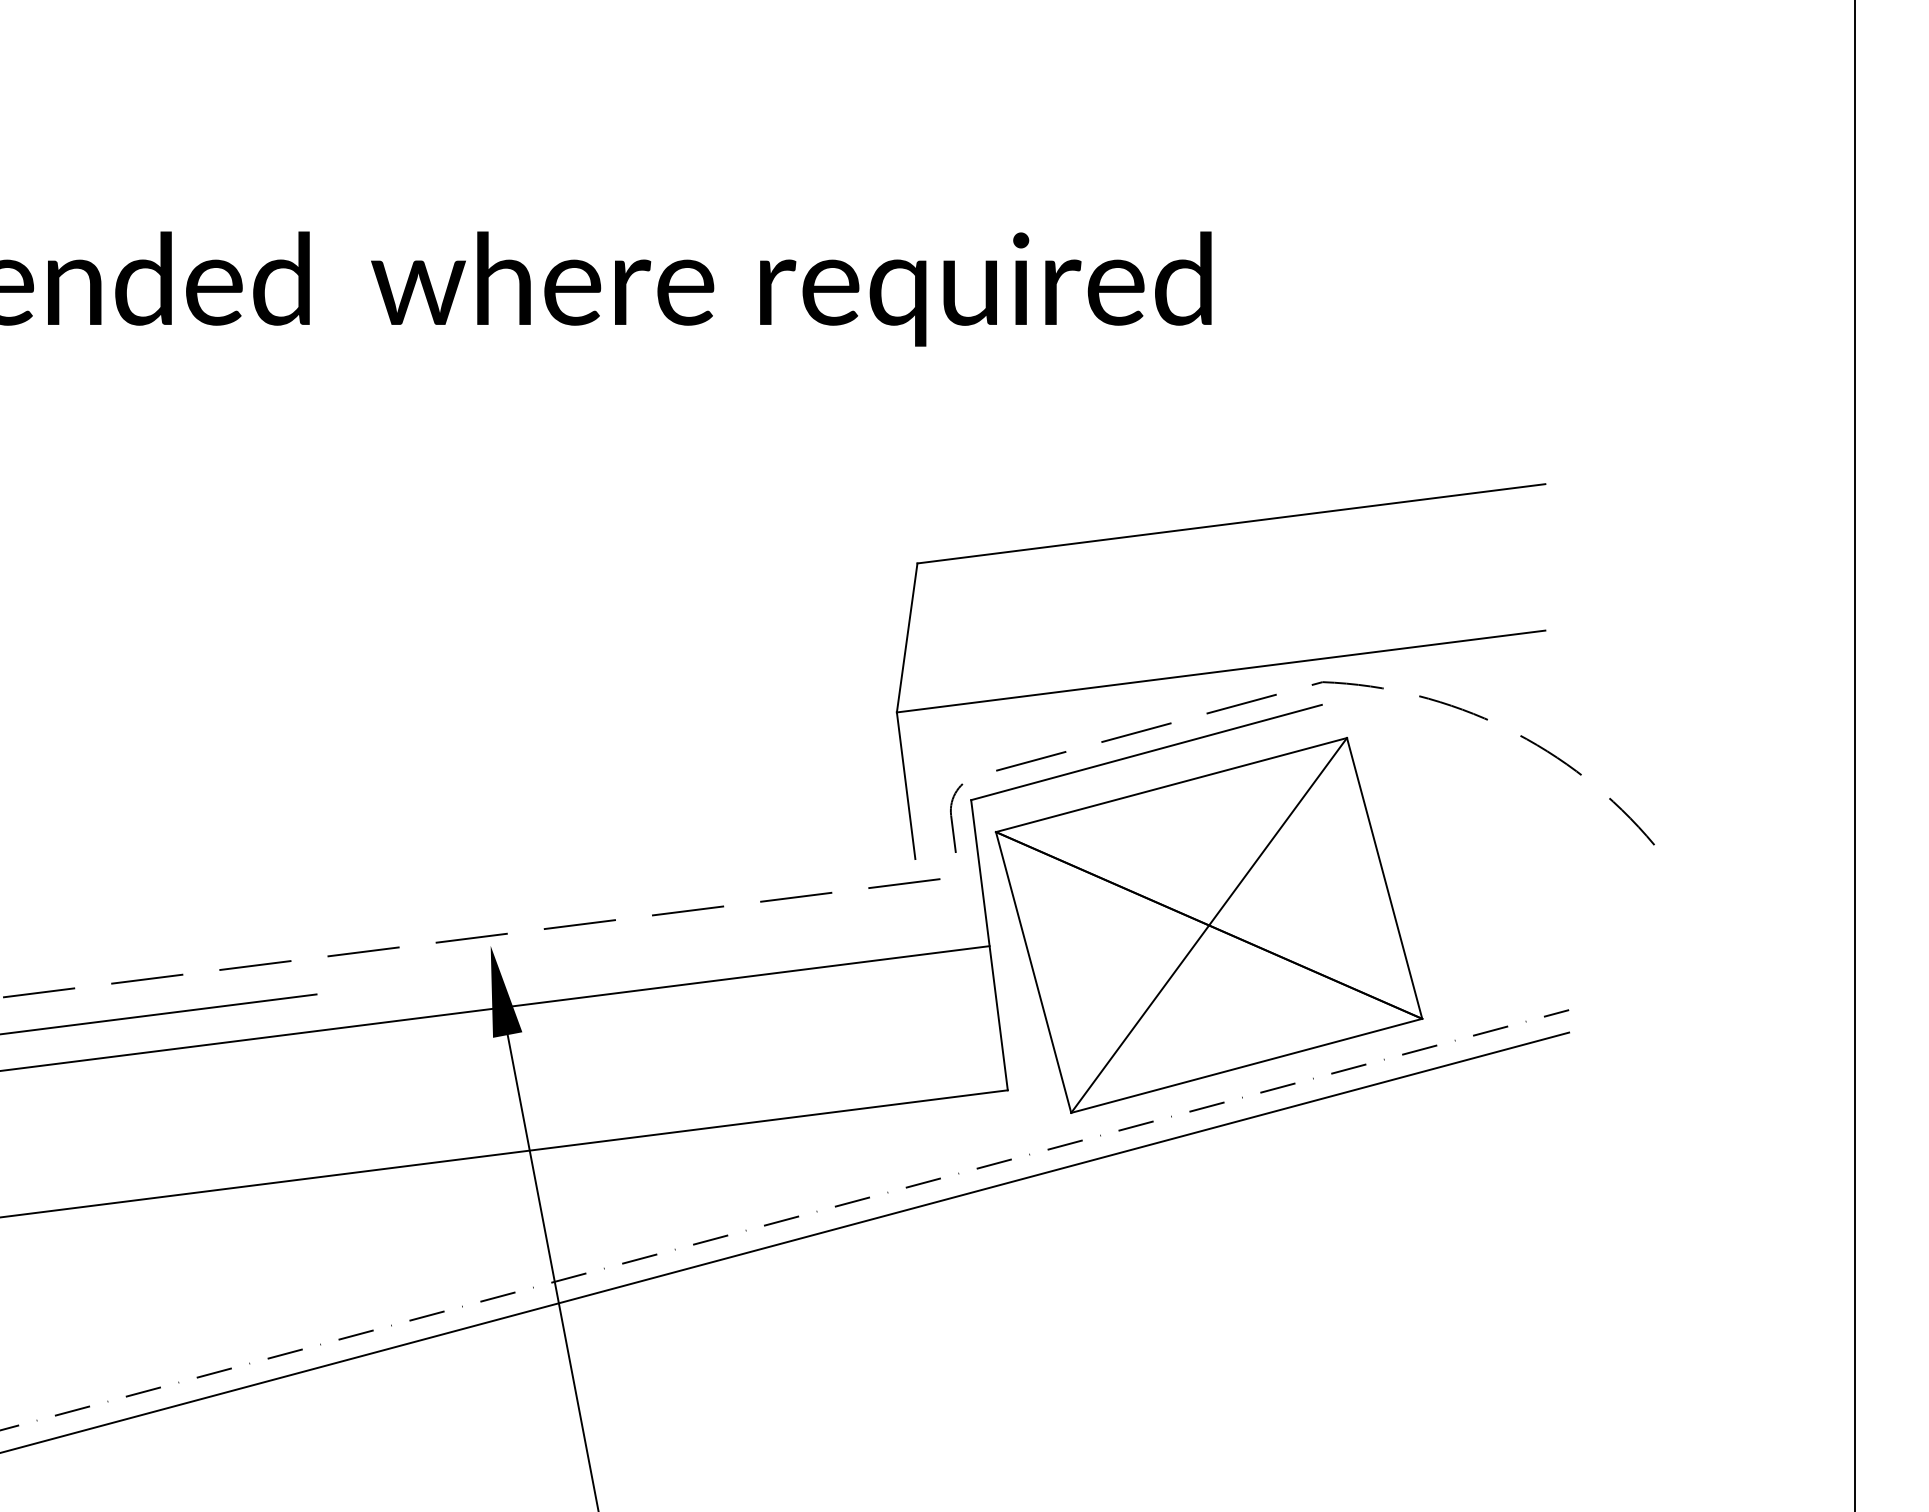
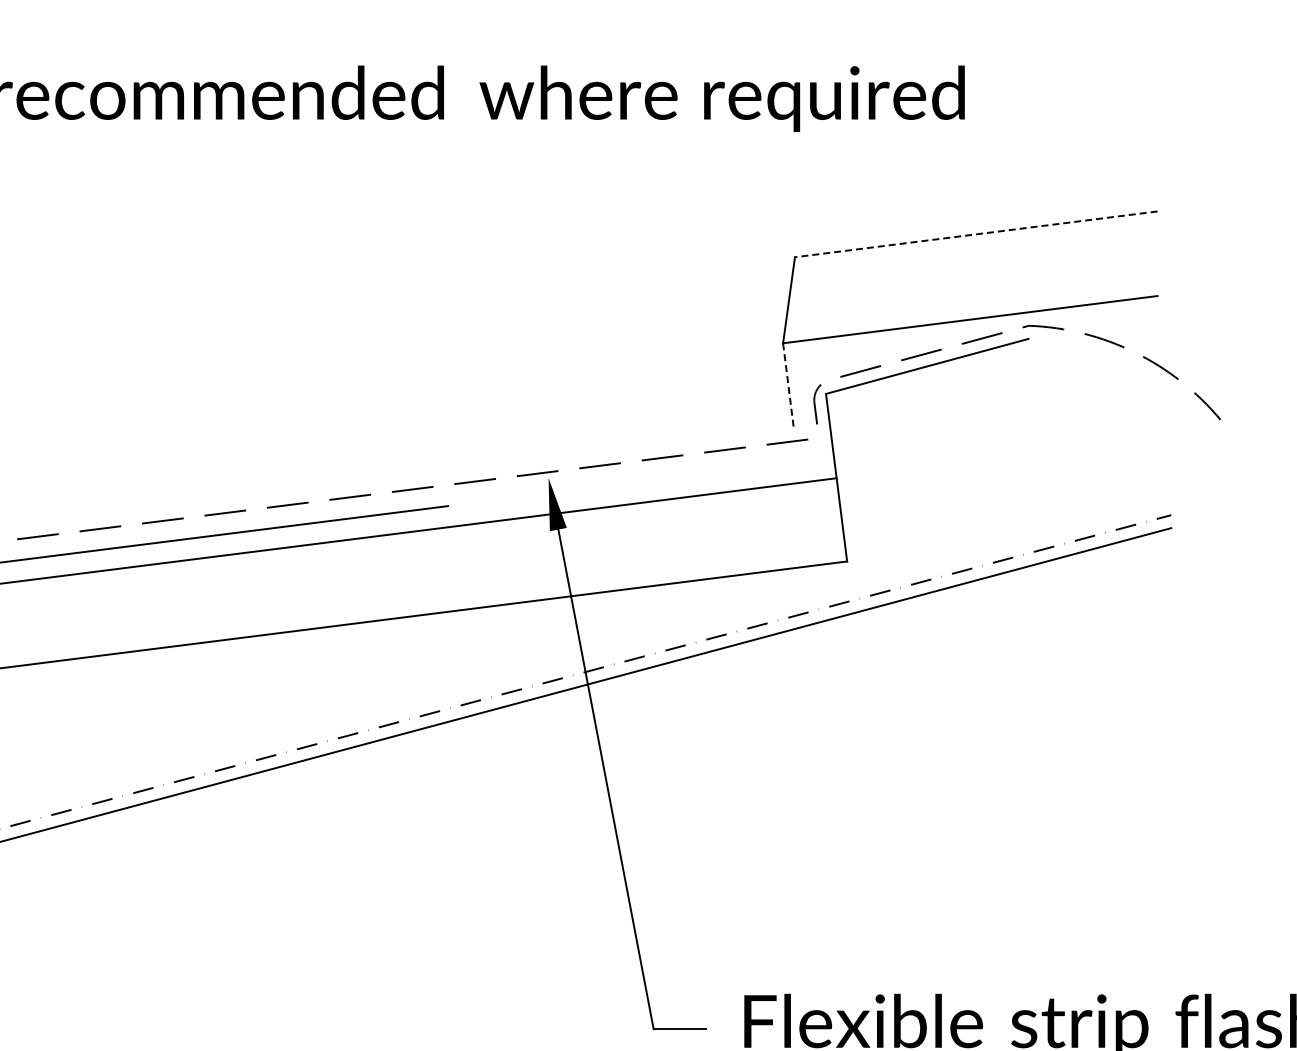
line: (1231, 524) -> (976, 234), solid -> dashed
line: (906, 785) -> (788, 385), solid -> dashed
part: (1209, 925) -> (963, 466), removed

